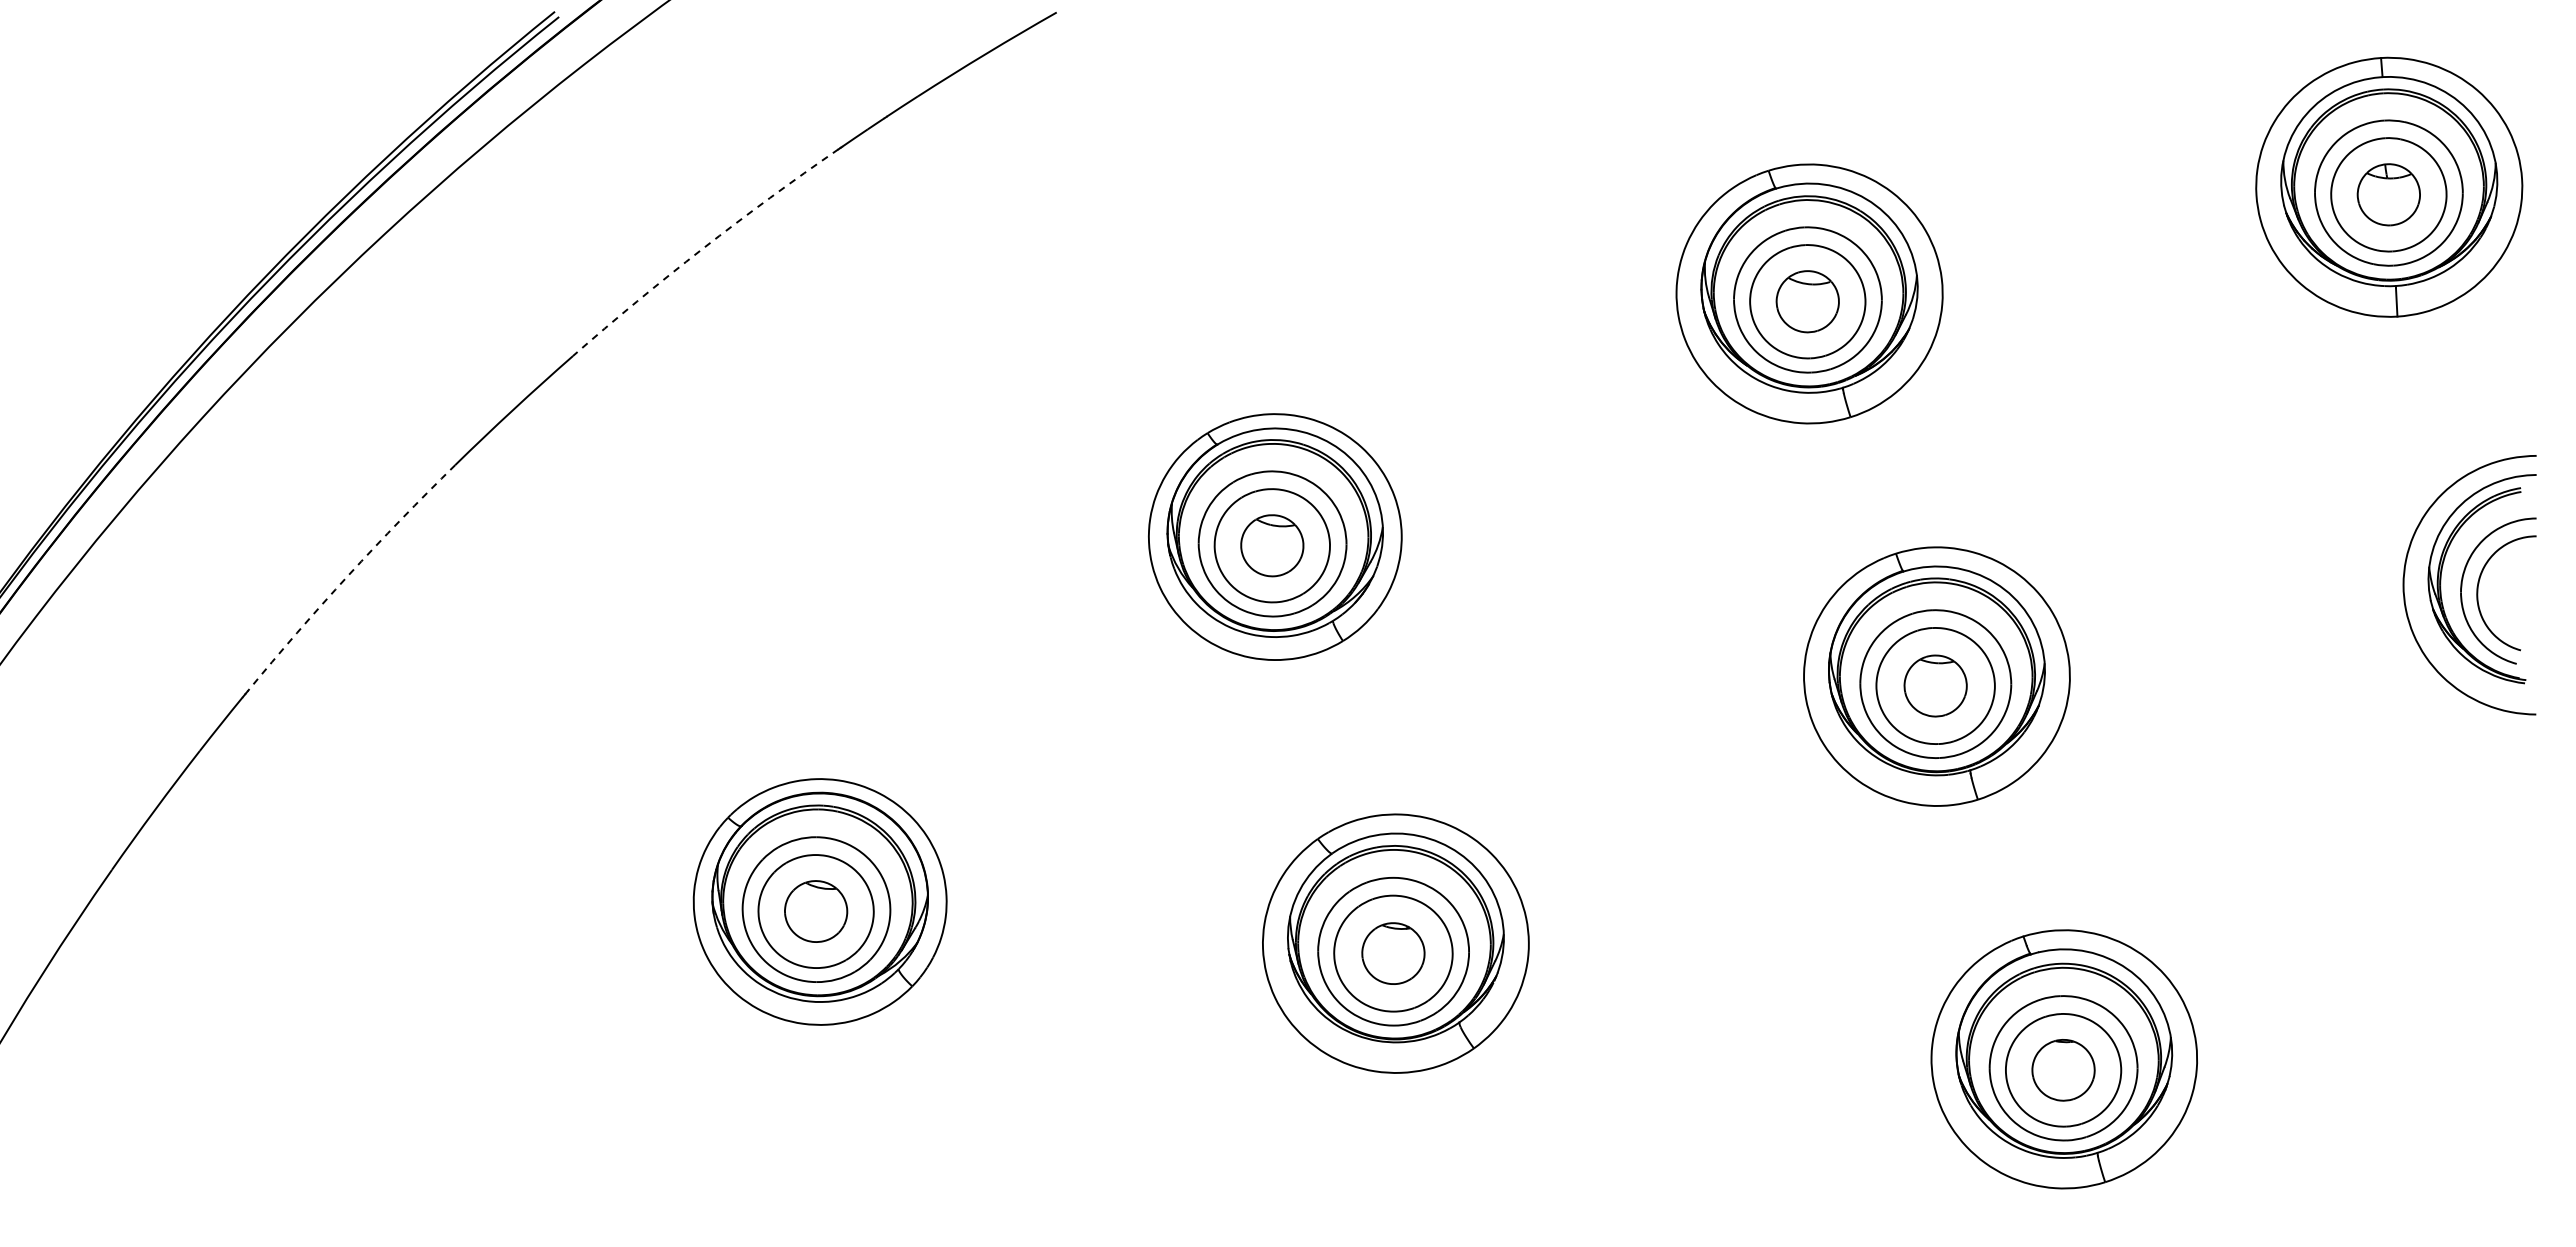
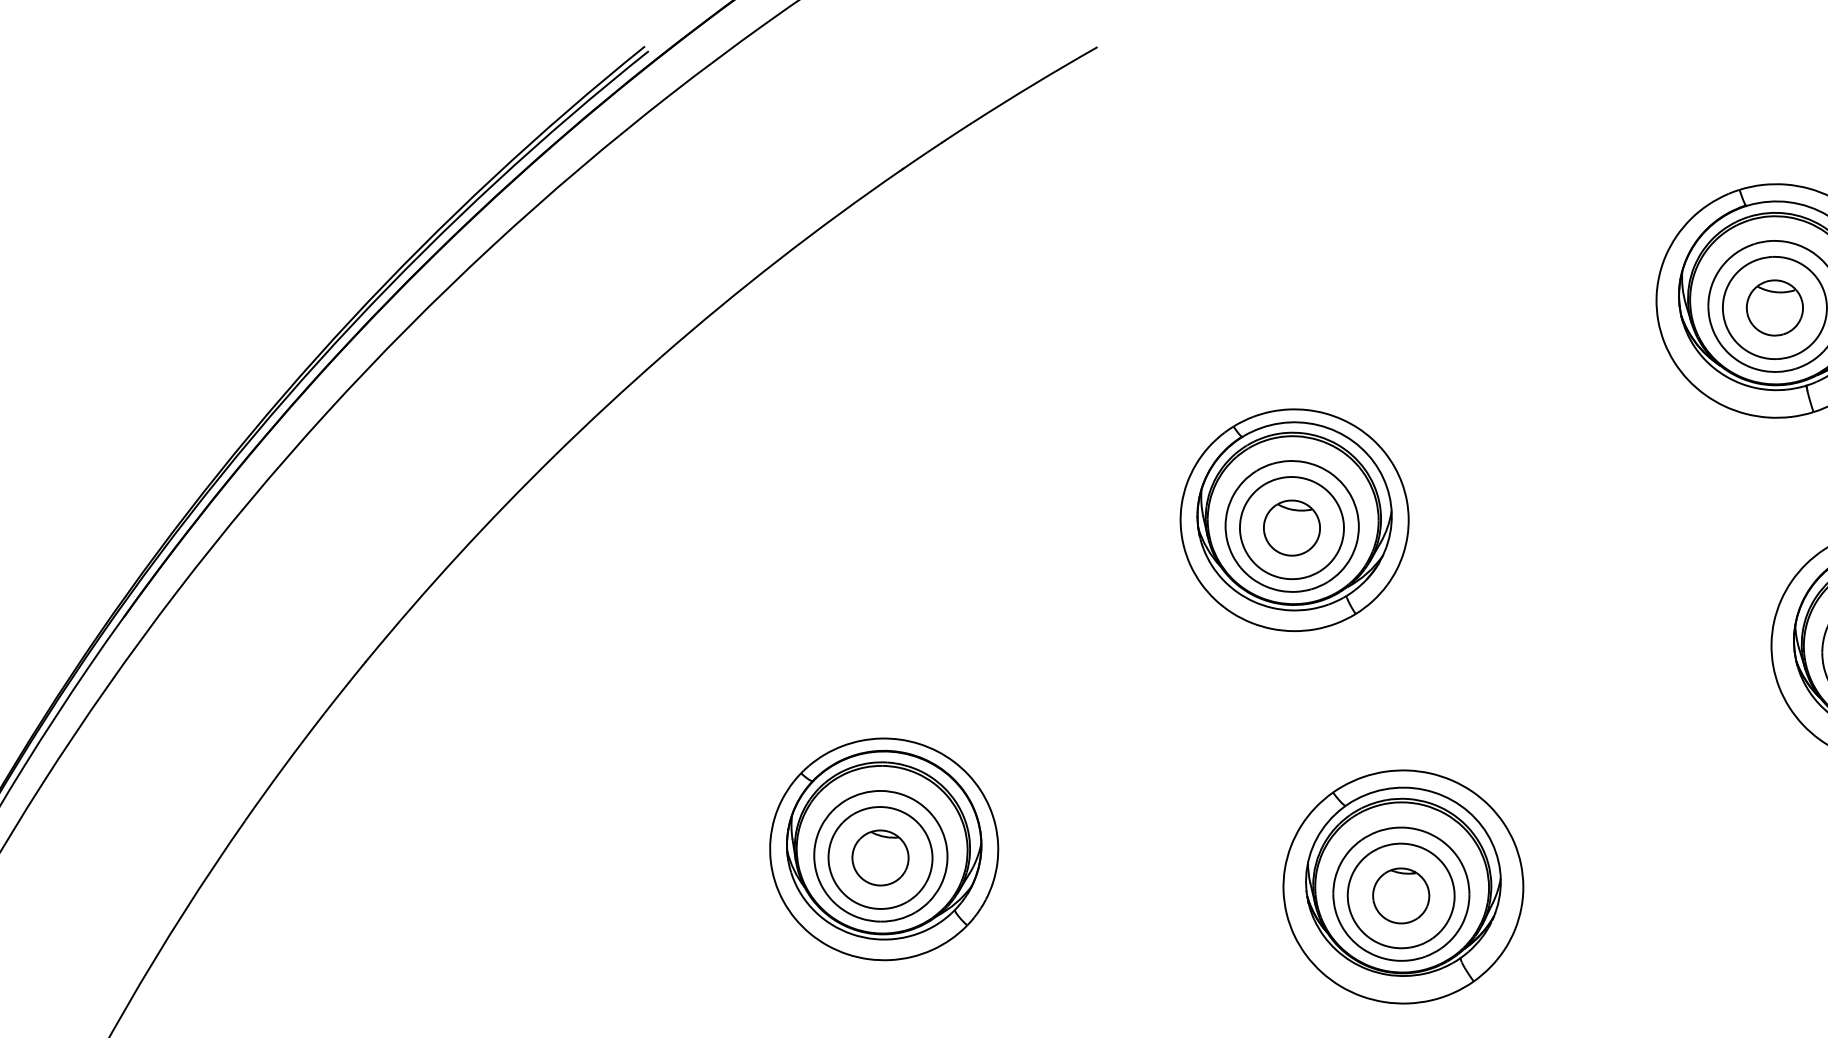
arc: (702, 248) -> (778, 259), dashed -> solid
arc: (348, 575) -> (458, 554), dashed -> solid

